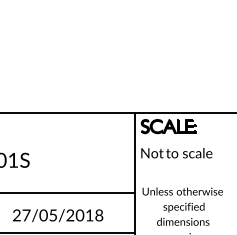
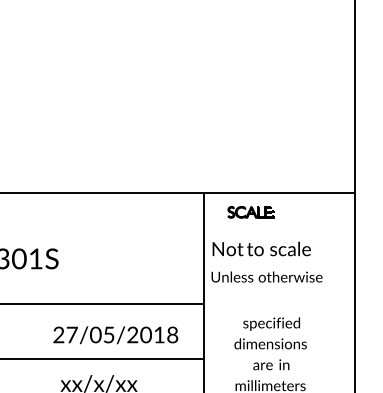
part: (168, 126) -> (250, 212), size x0.6
text: (182, 191) -> (266, 276), moved
text: (57, 215) -> (115, 335), moved

